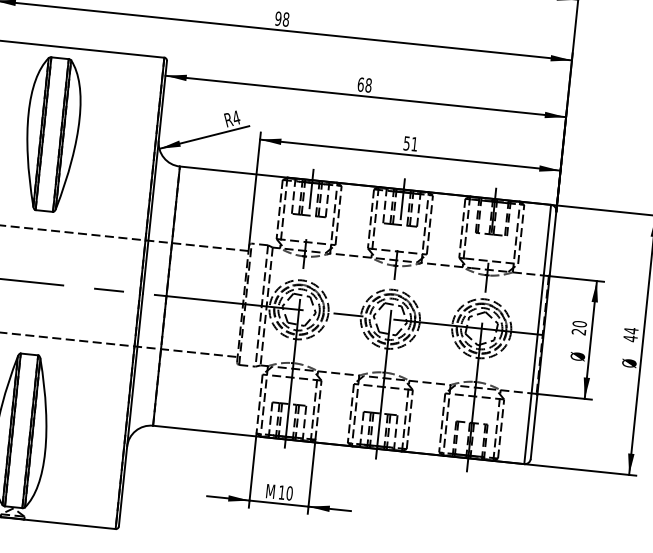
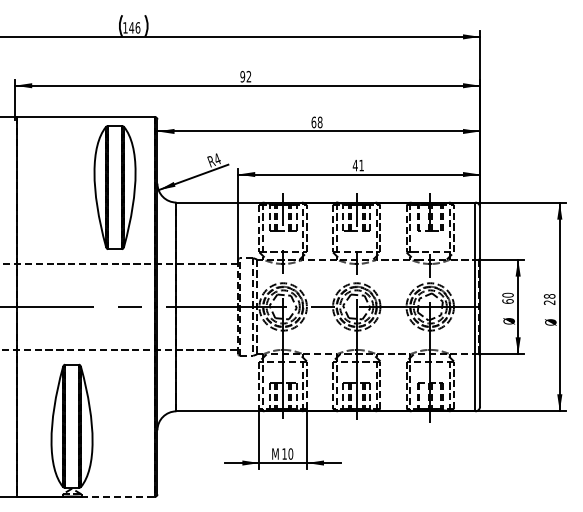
text: (285, 19) -> (248, 76), 98 -> 92
part: (51, 134) -> (114, 187), moved
text: (405, 143) -> (354, 165), 51 -> 41
text: (578, 331) -> (507, 301), 20 -> 60
text: (630, 334) -> (549, 299), 44 -> 28
line: (70, 524) -> (118, 496), solid -> dashed

